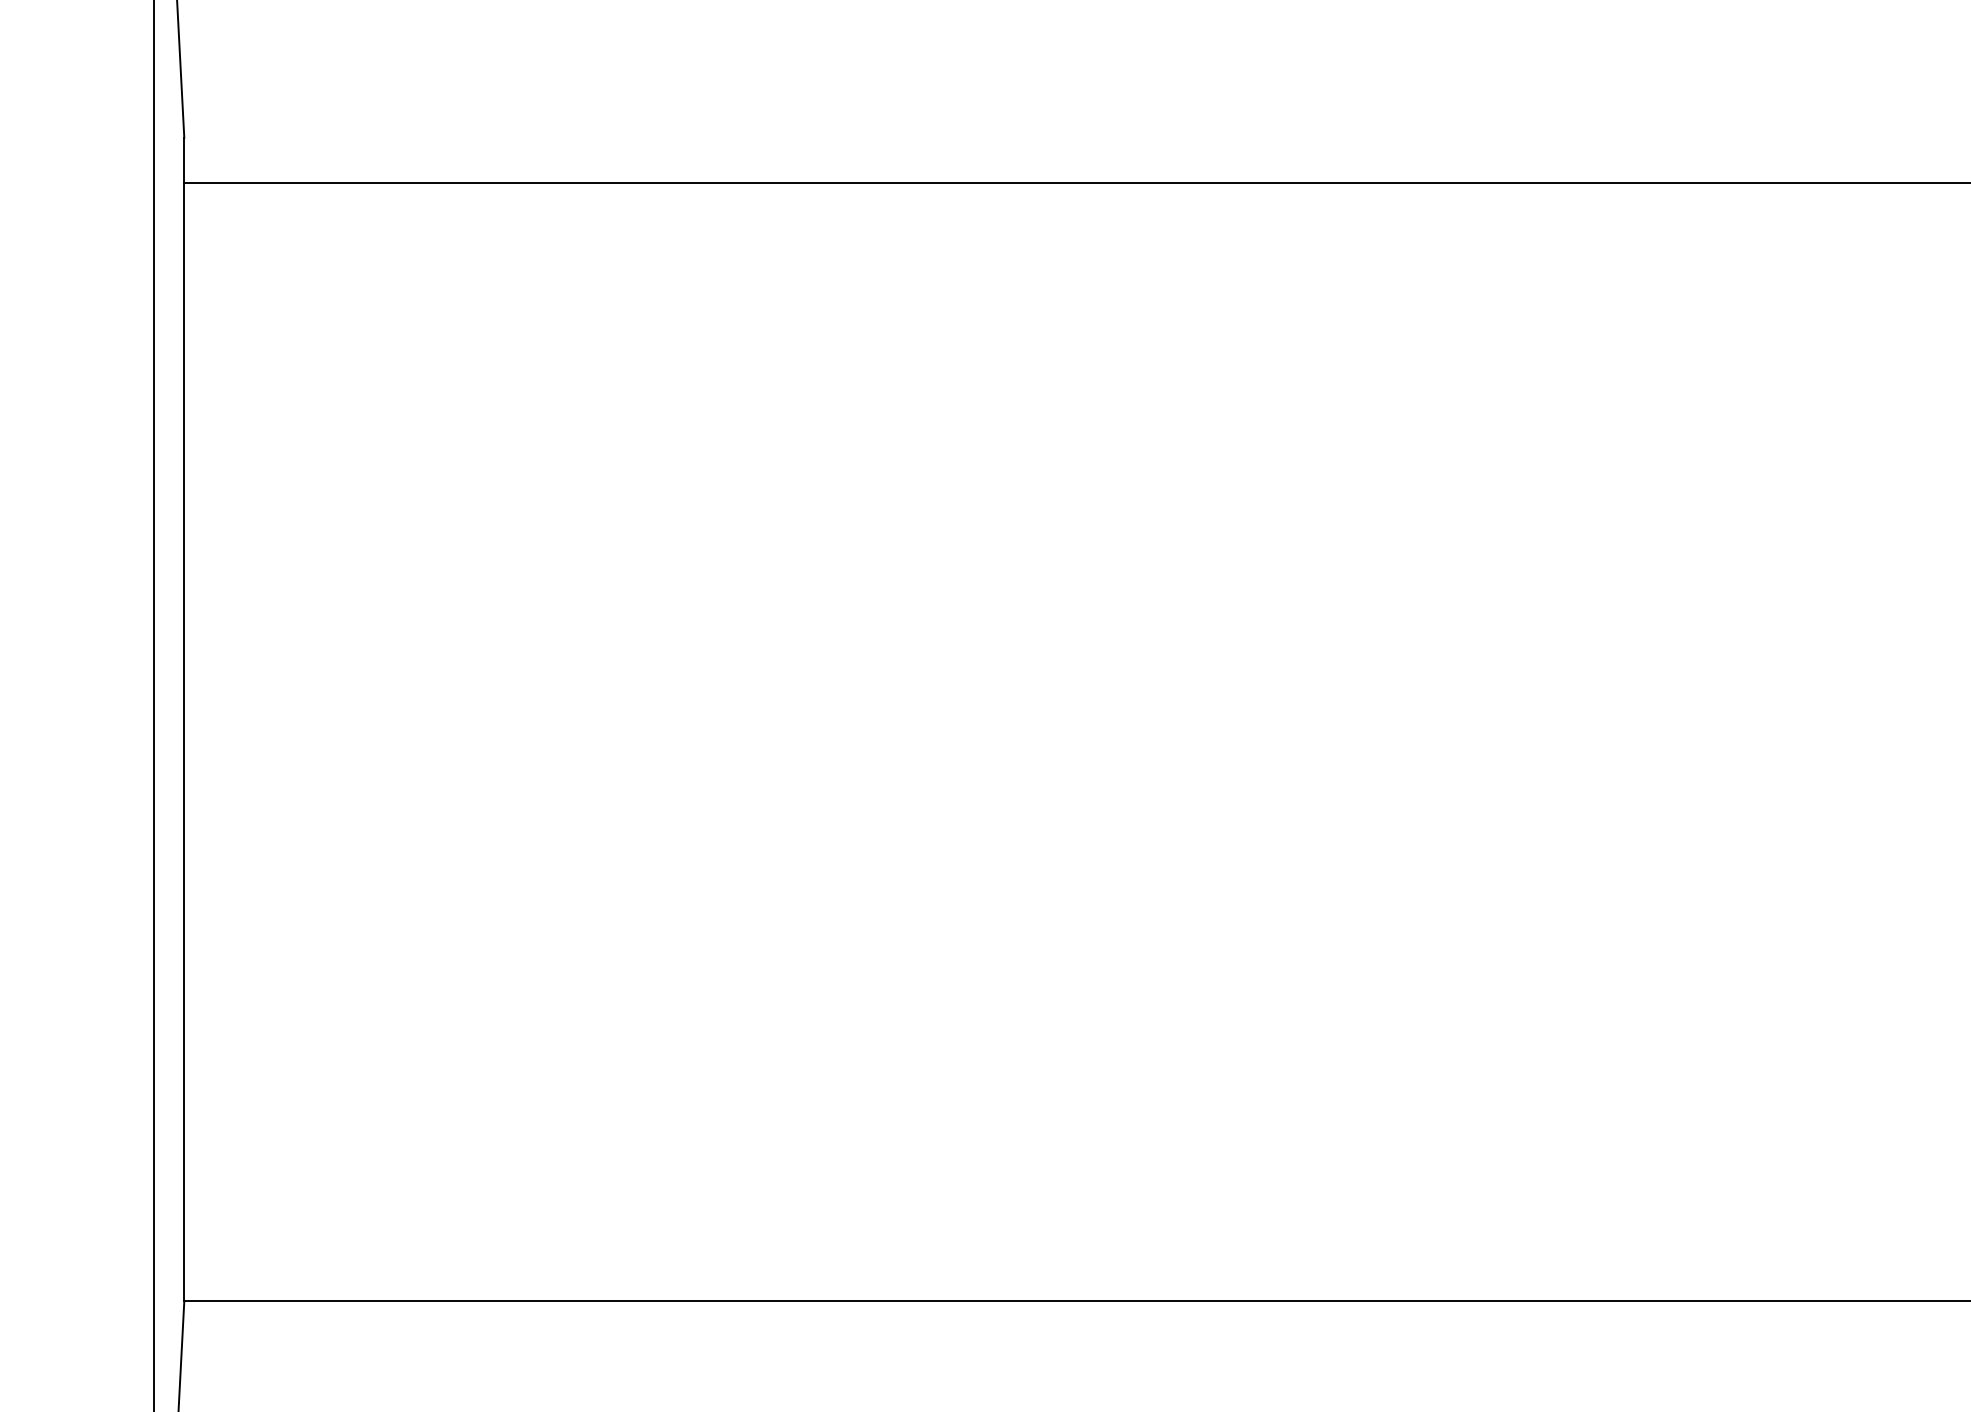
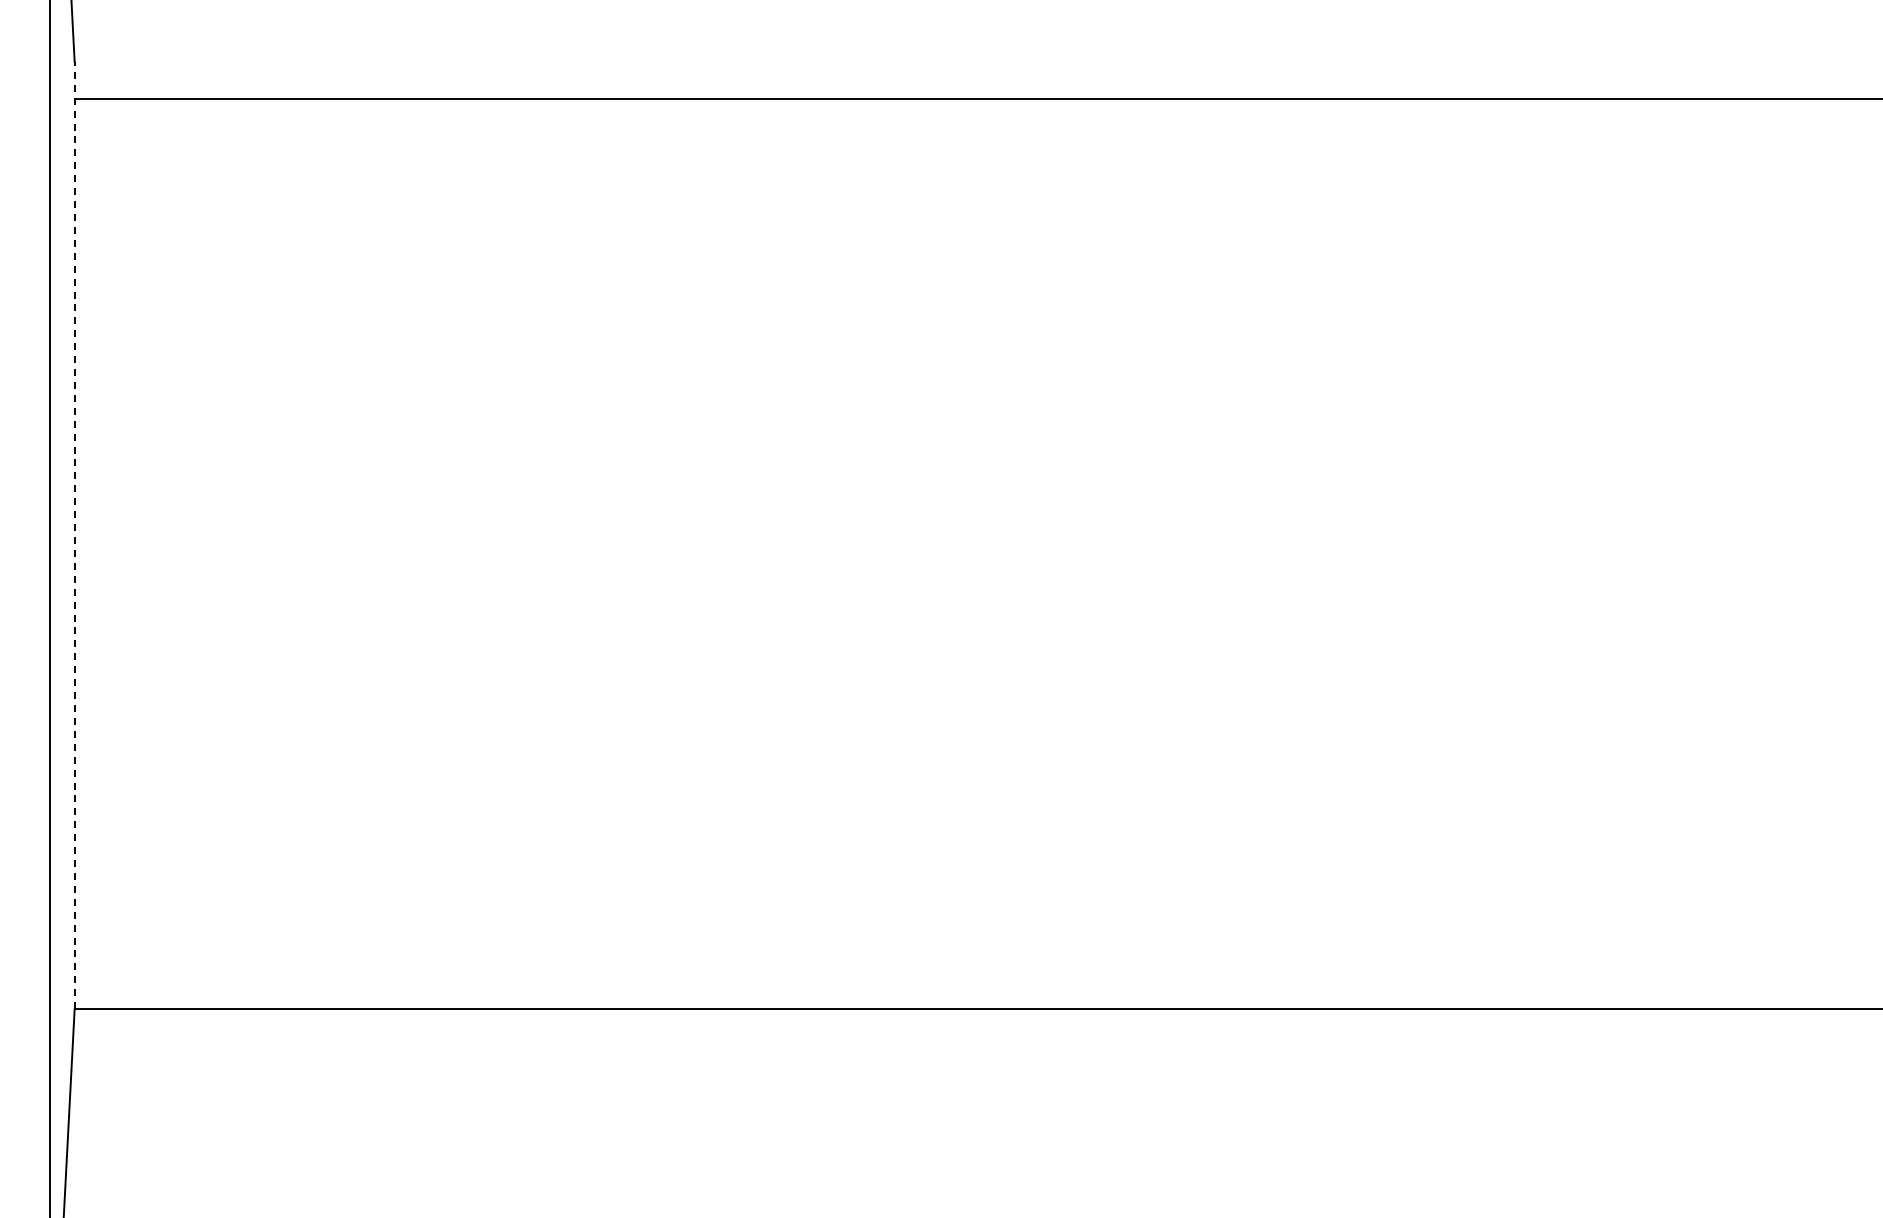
line: (184, 719) -> (74, 535), solid -> dashed

